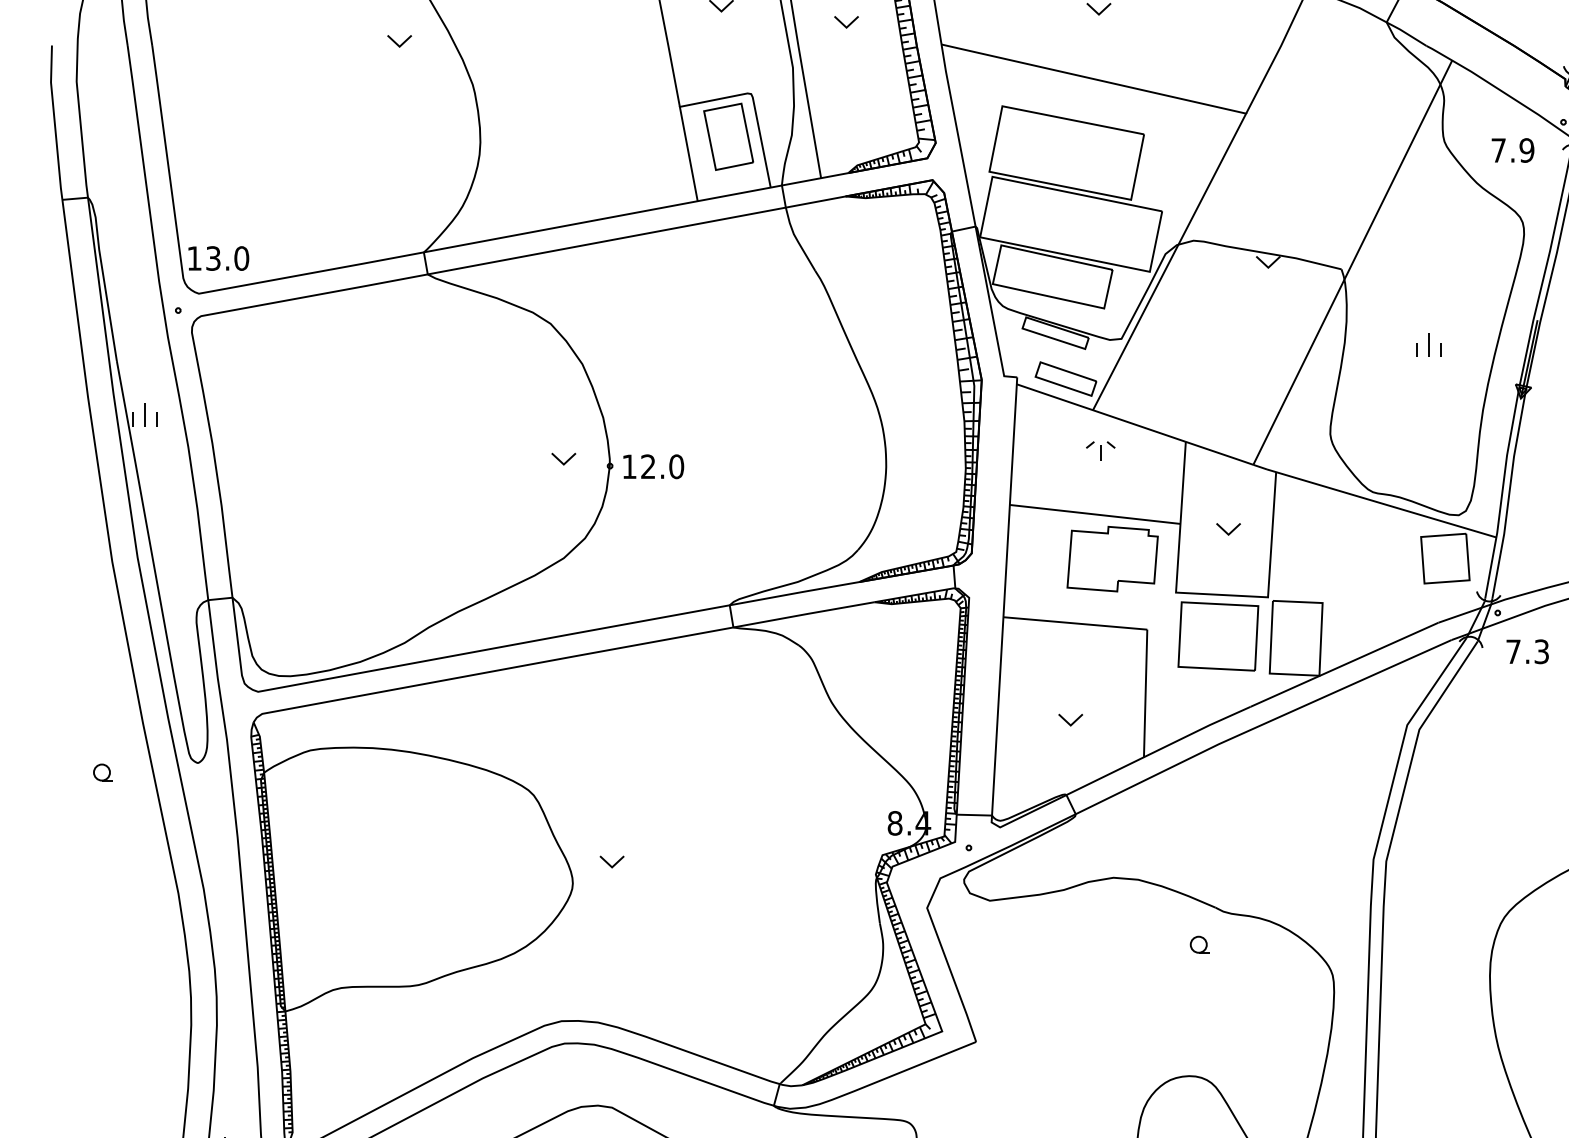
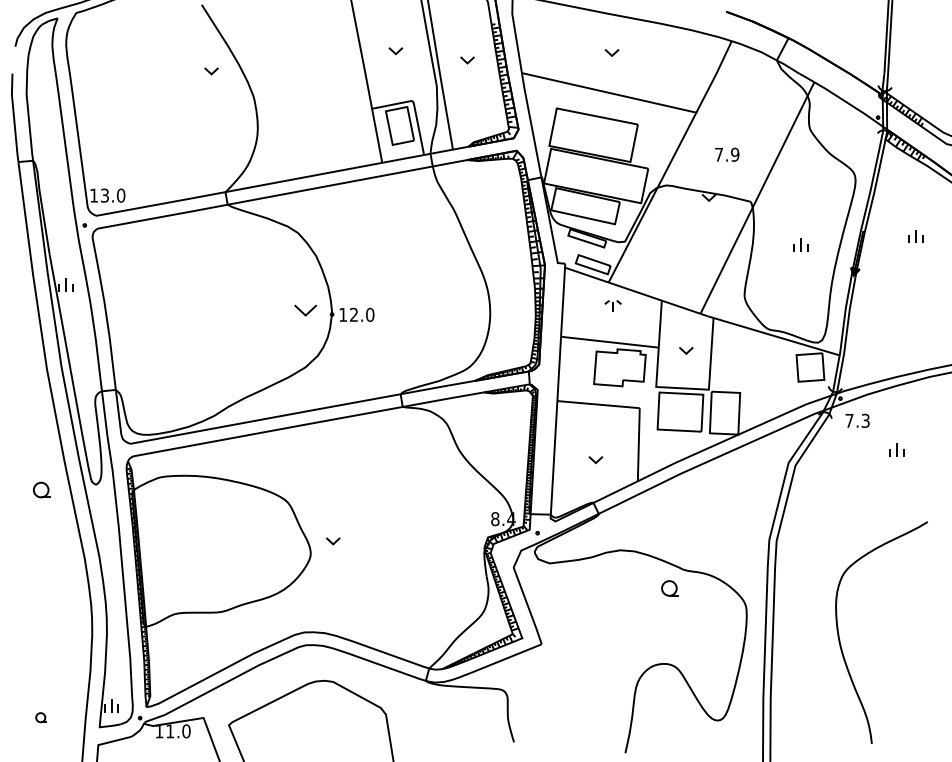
text: (1513, 150) -> (727, 154), moved
part: (563, 459) -> (305, 310), size x1.6
part: (100, 771) -> (40, 489), size x1.6
part: (1197, 944) -> (668, 588), size x1.6

